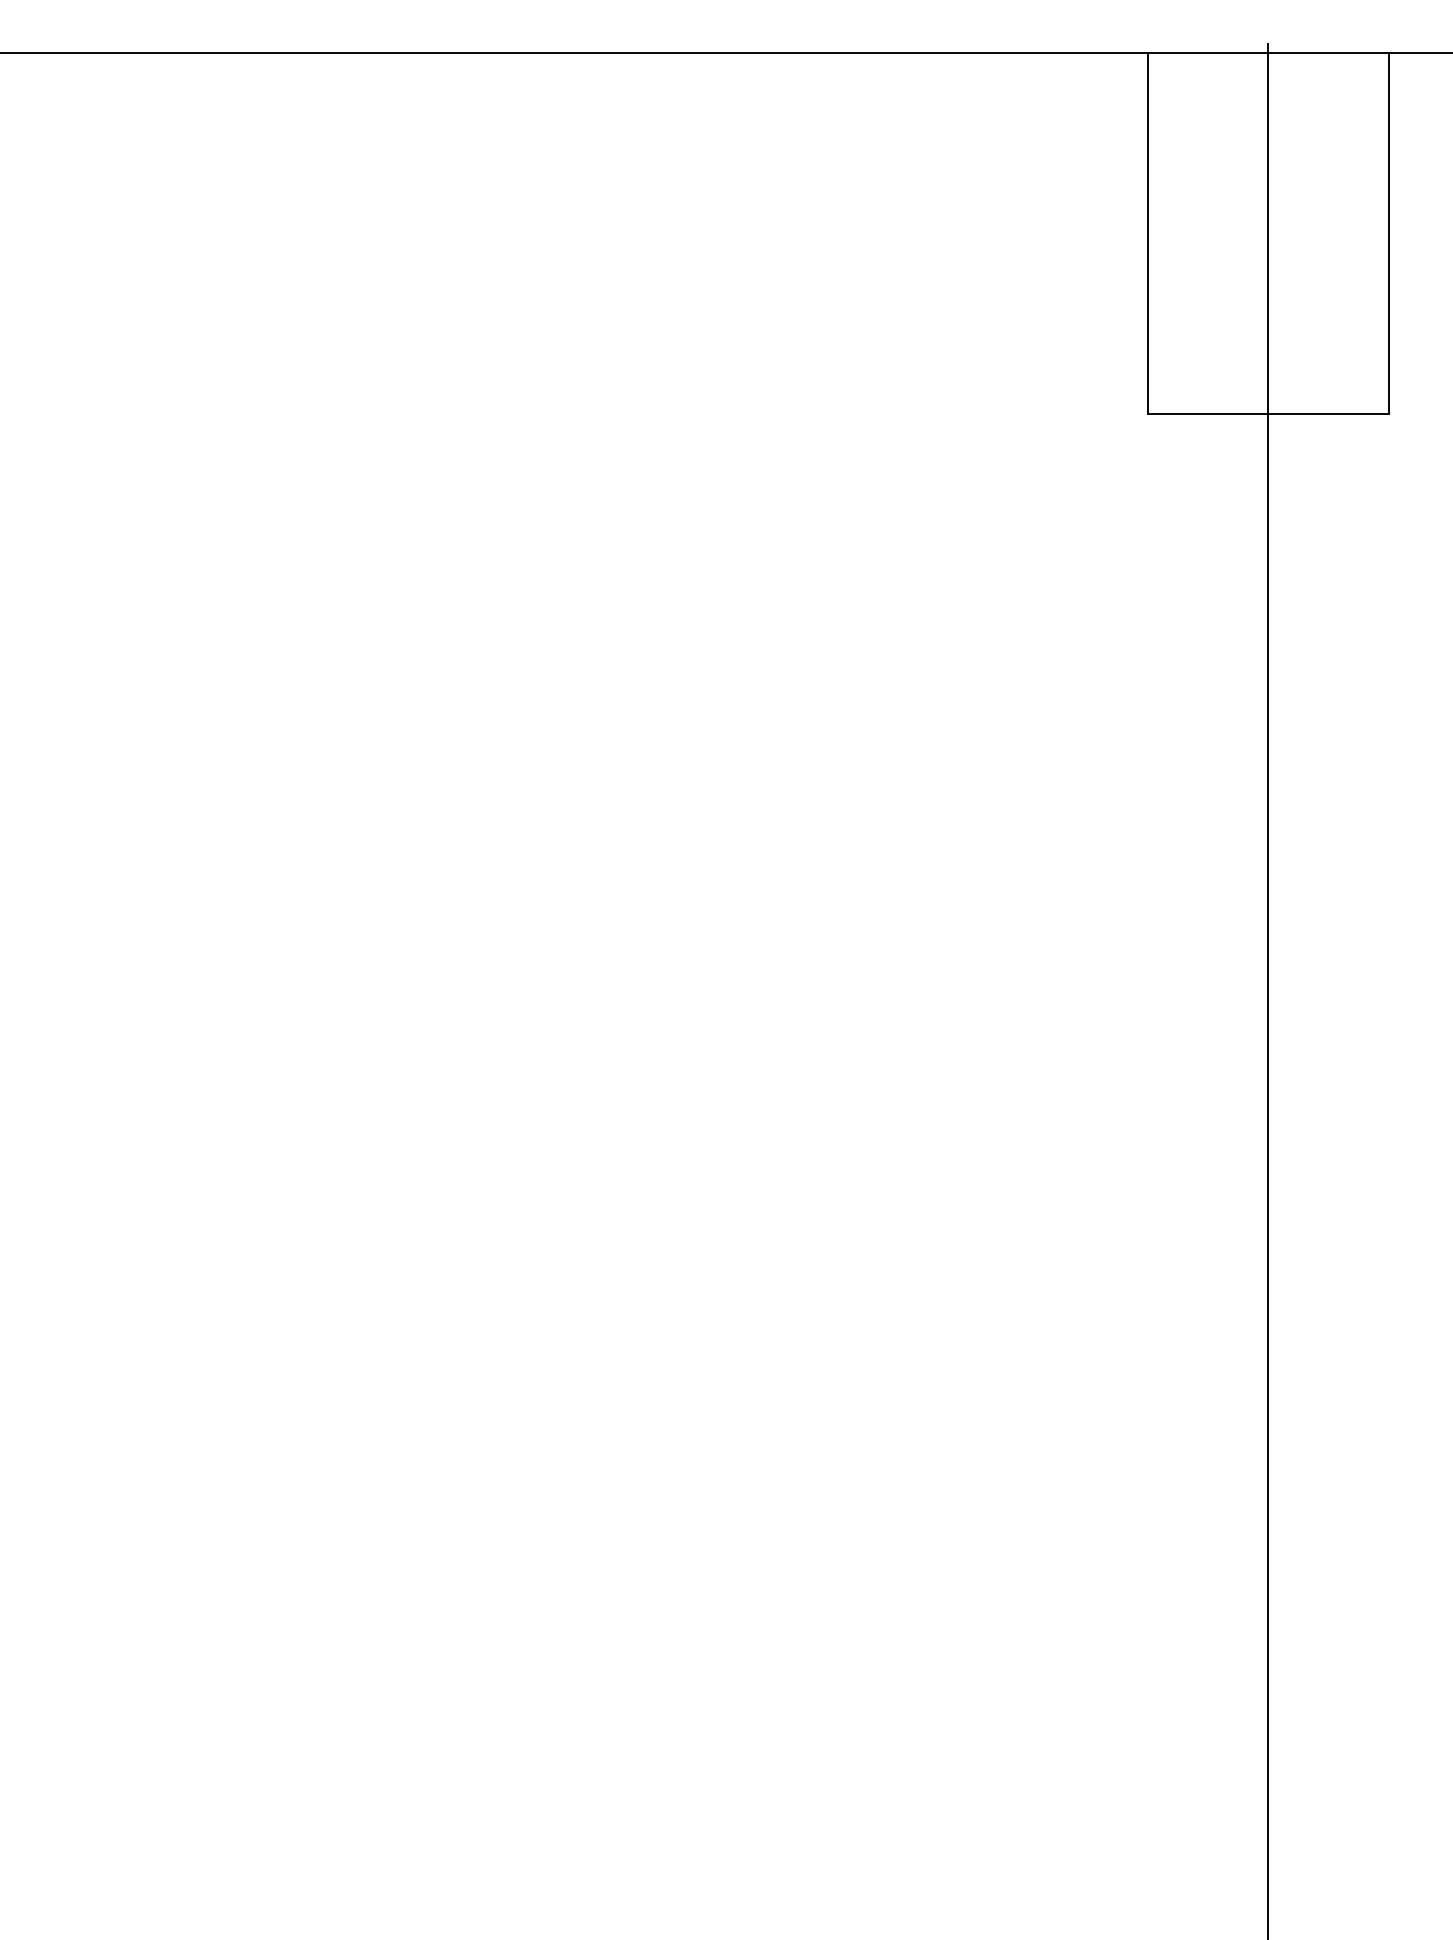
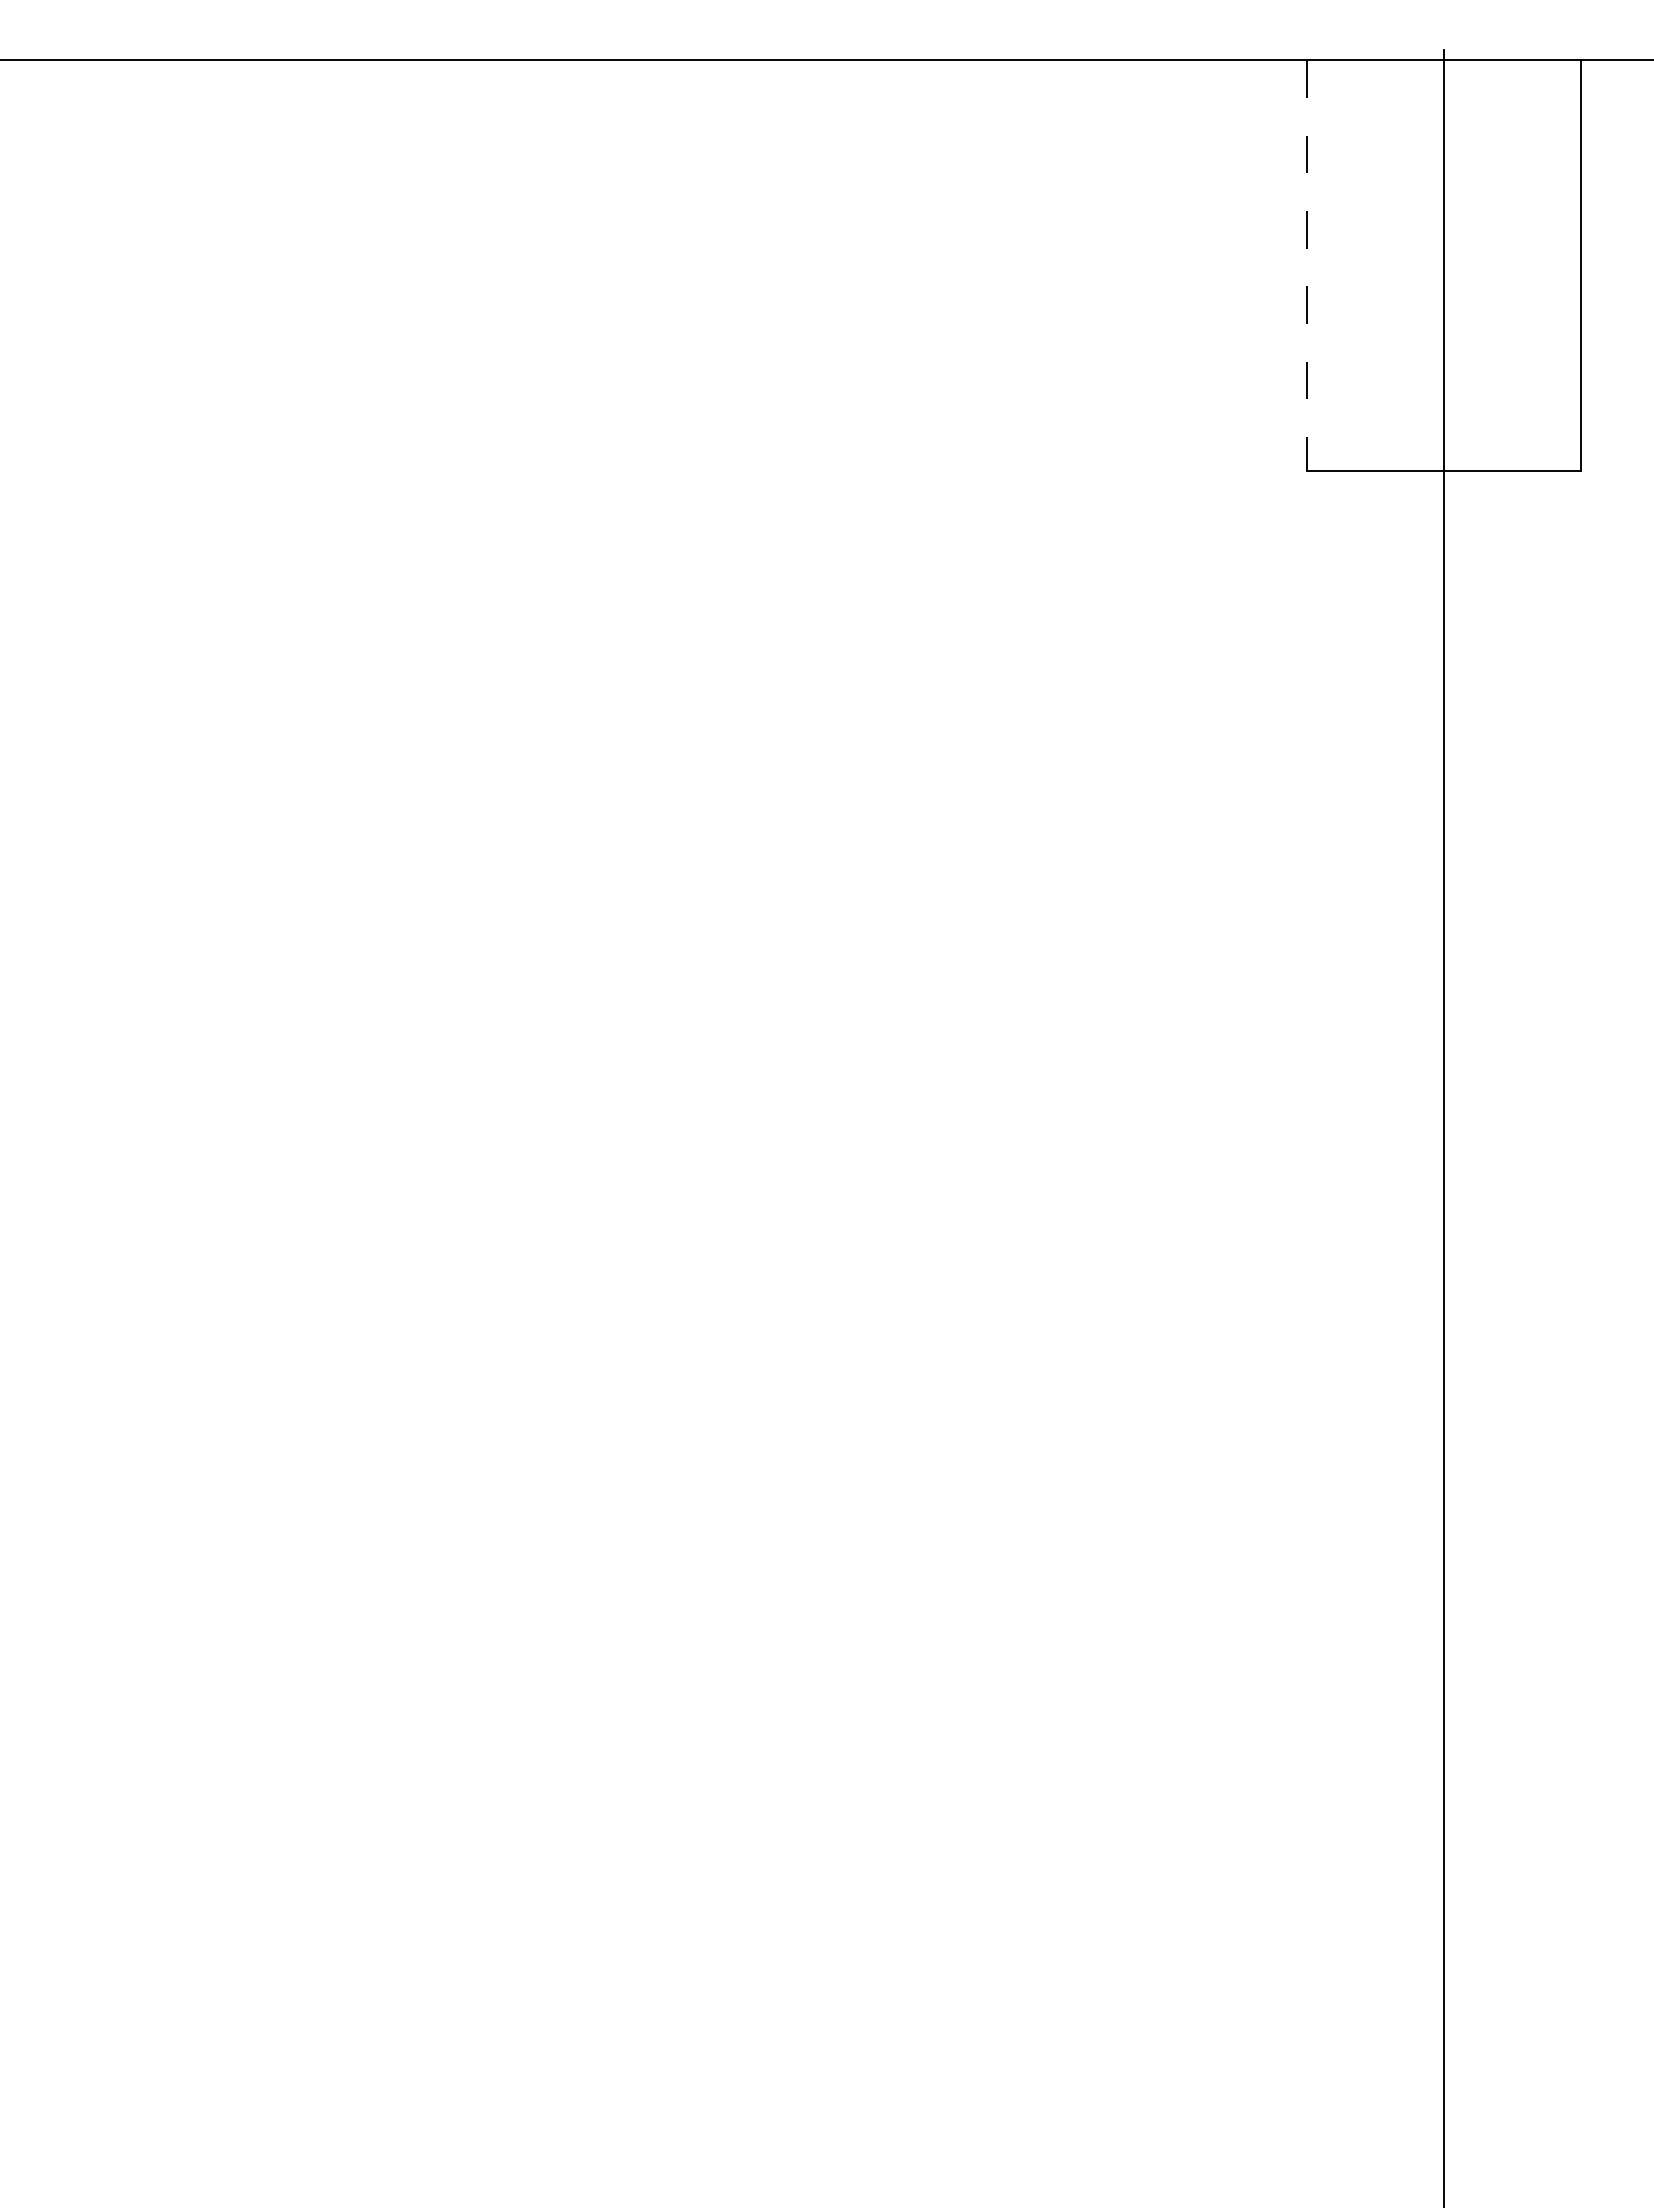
line: (1148, 233) -> (1307, 265), solid -> dashed

